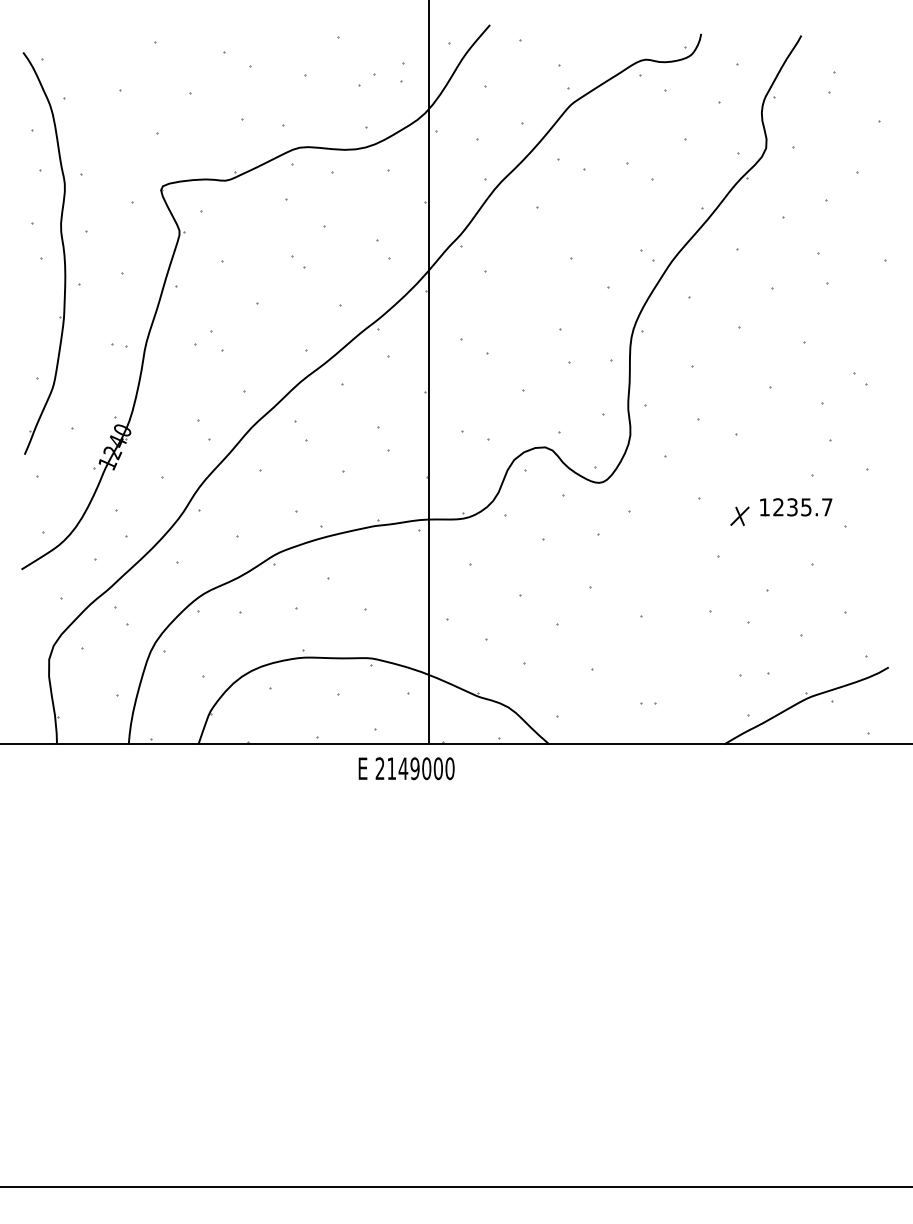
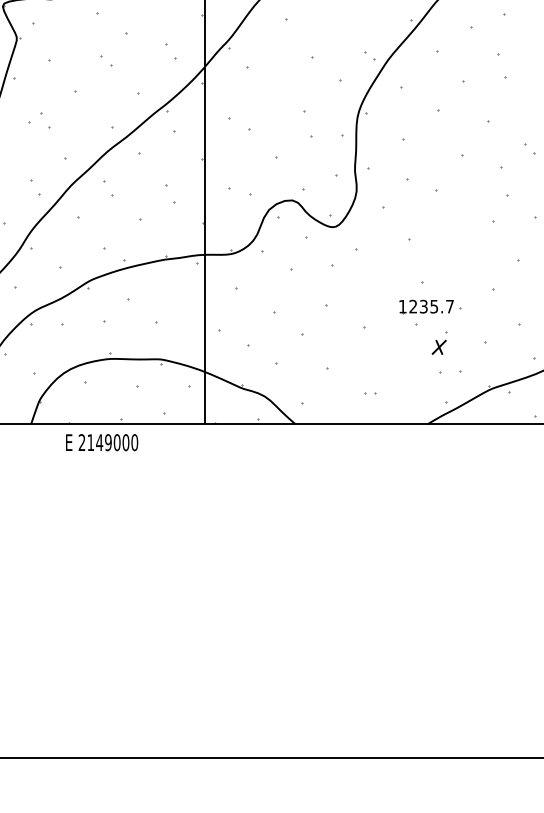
part: (796, 507) -> (426, 306), moved
part: (739, 515) -> (438, 346), moved
text: (406, 768) -> (101, 442), moved

